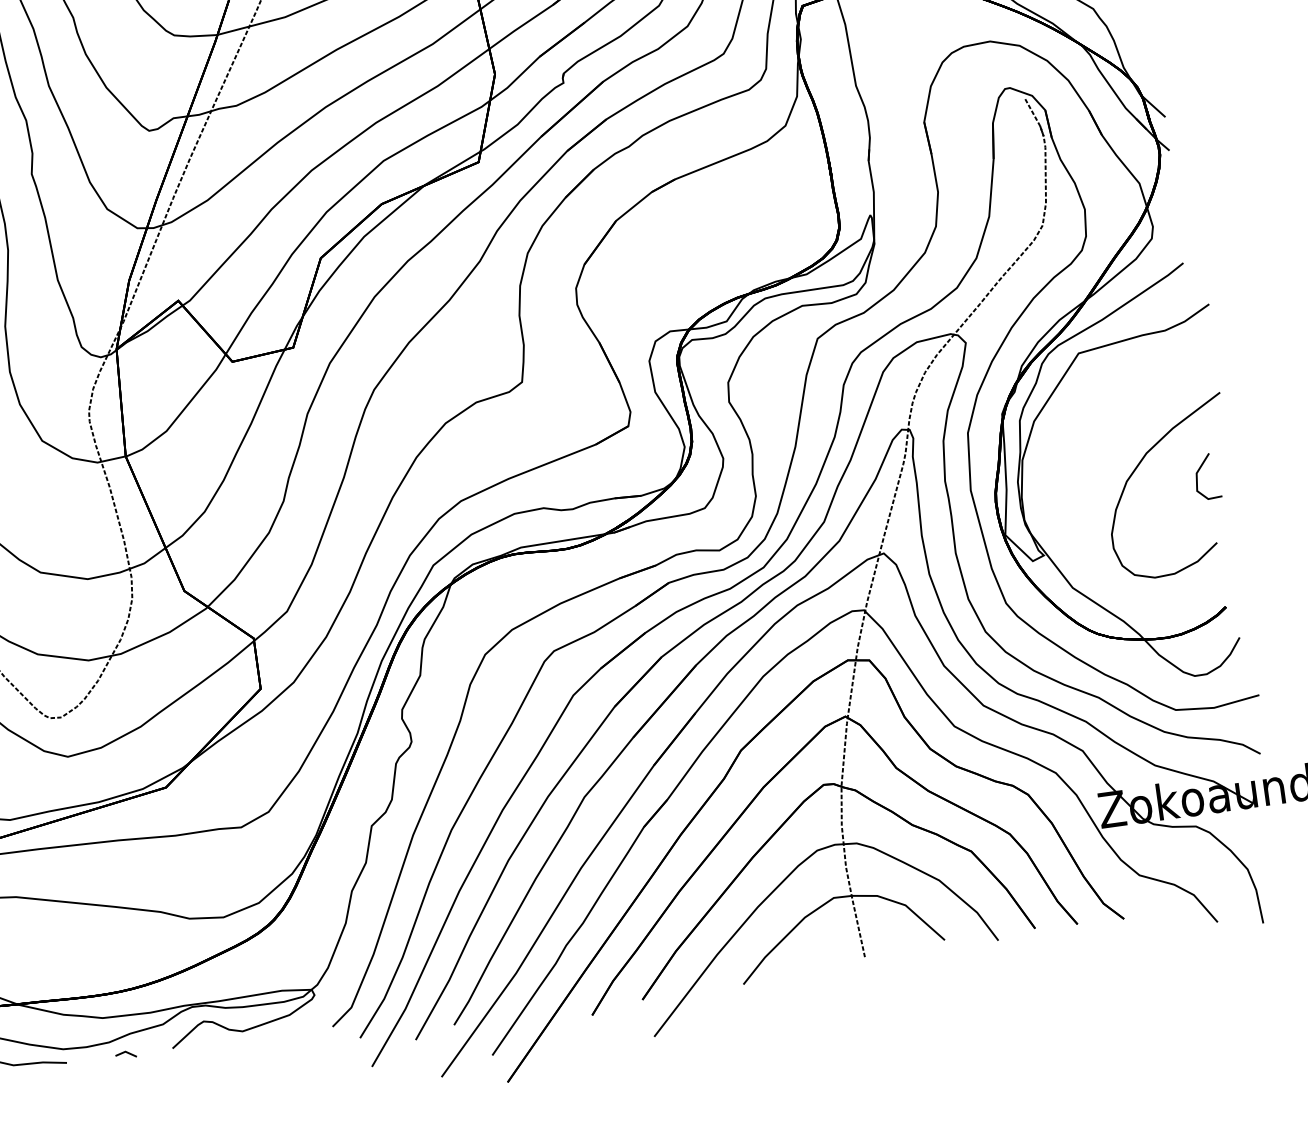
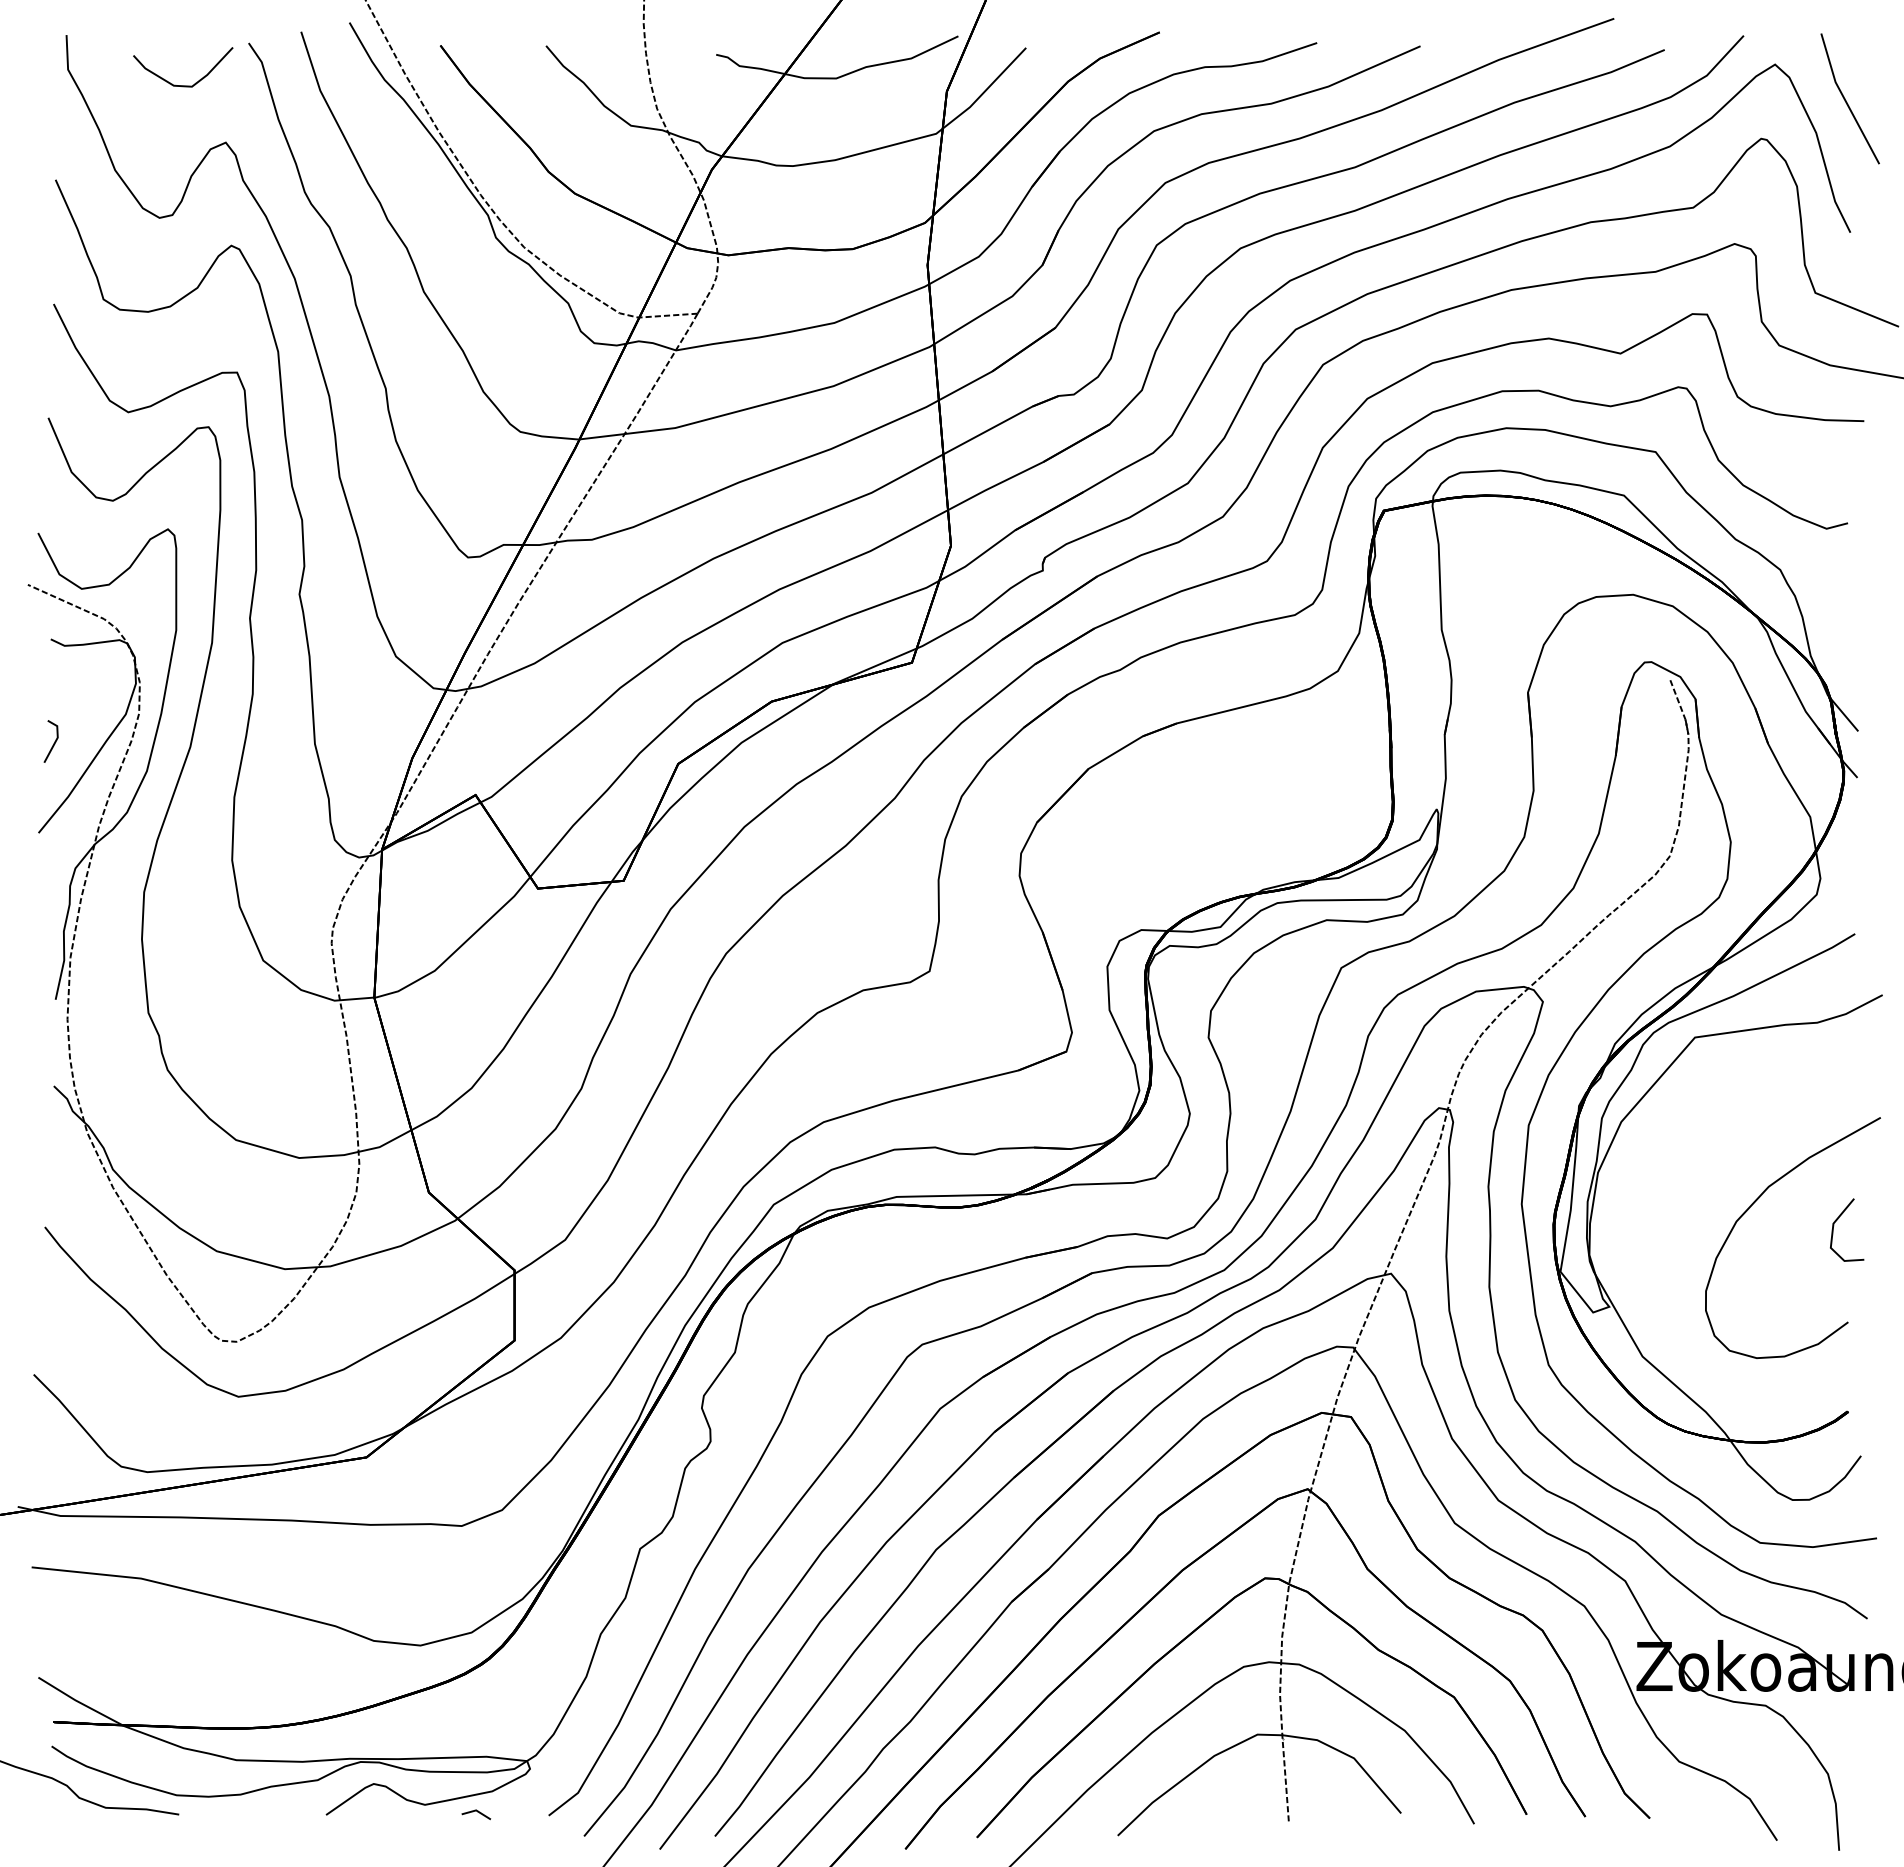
line: (126, 1053) -> (477, 1812), moved

